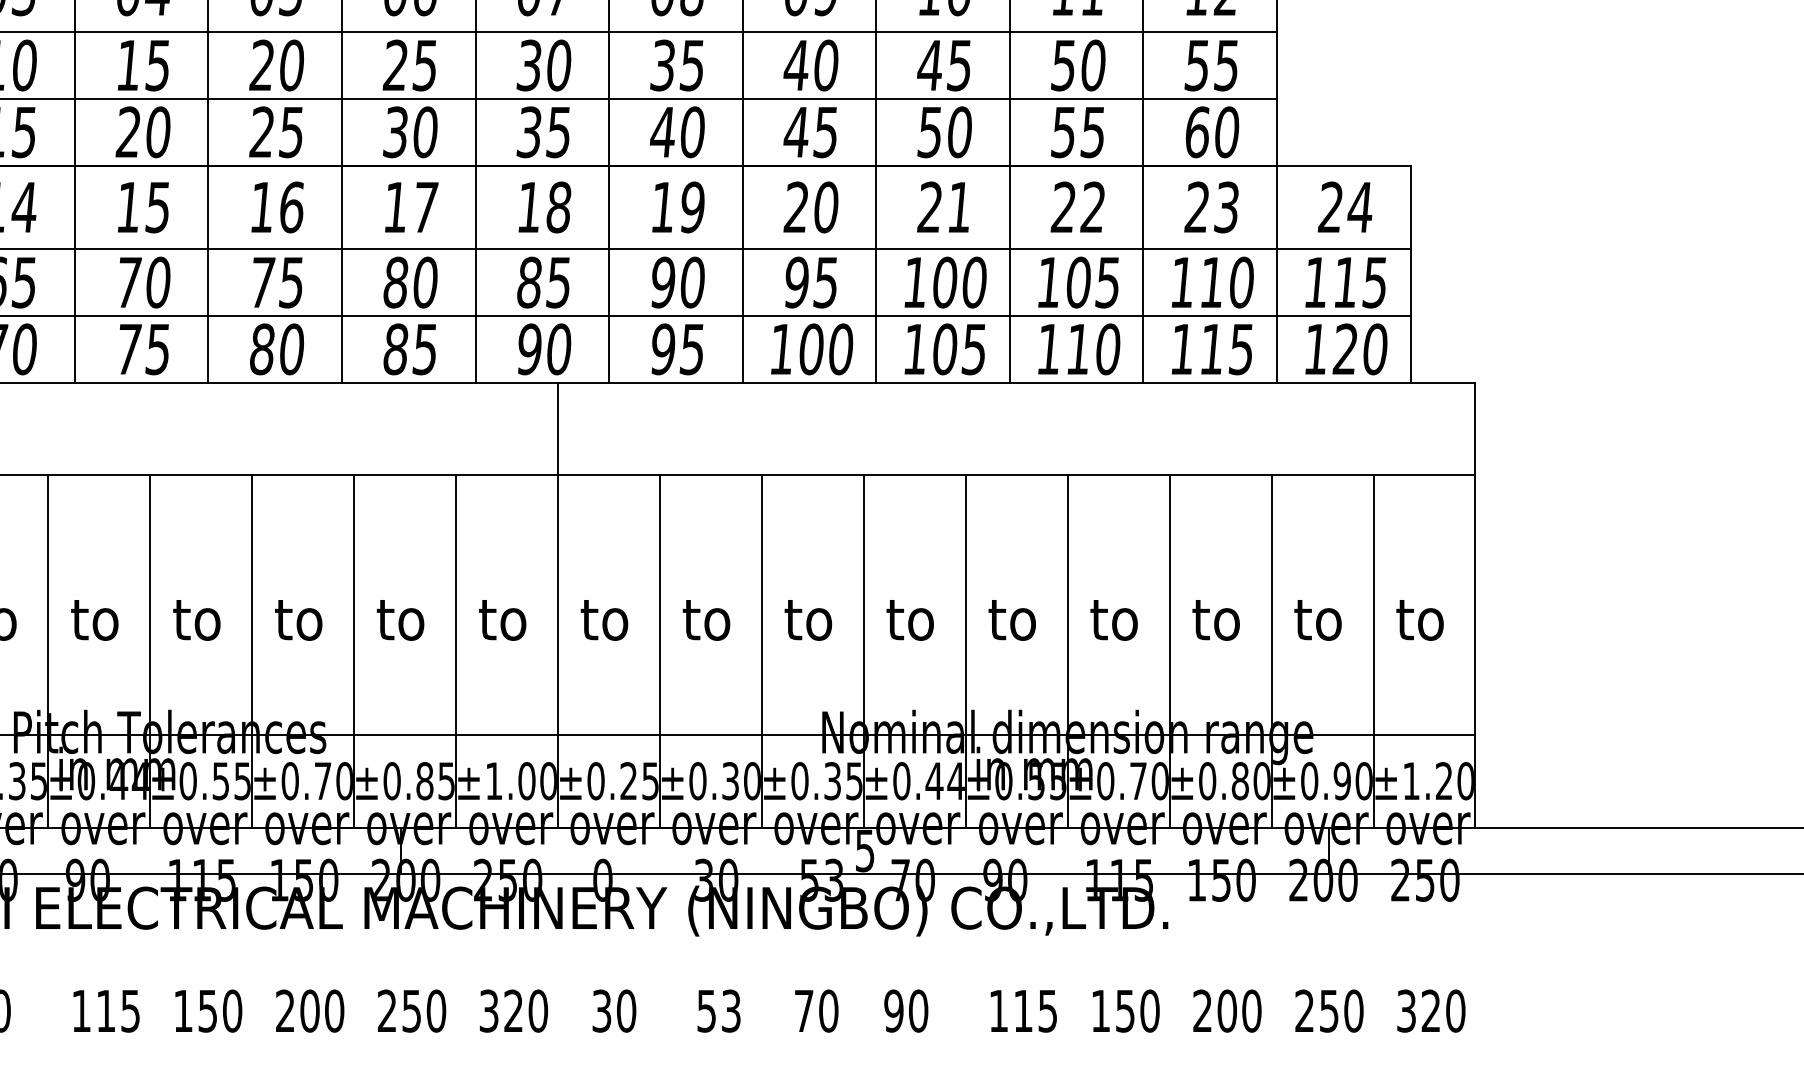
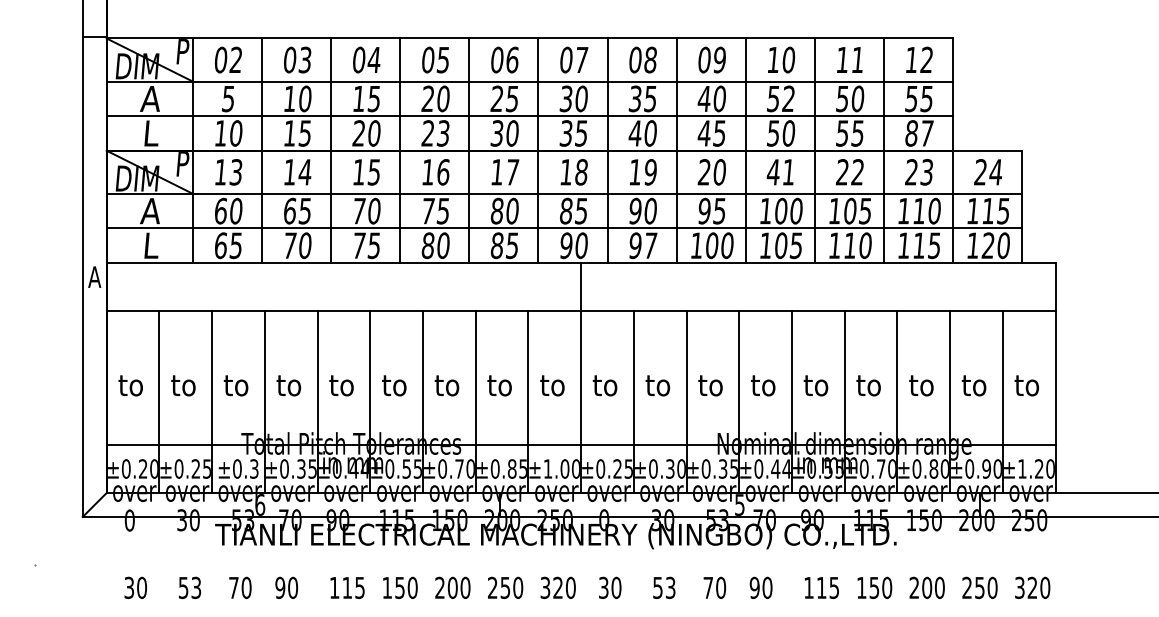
text: (943, 64) -> (780, 98), 45 -> 52
text: (292, 130) -> (443, 132), 25 -> 23
text: (1212, 132) -> (919, 133), 60 -> 87
text: (928, 207) -> (772, 172), 21 -> 41
text: (692, 348) -> (650, 245), 95 -> 97

